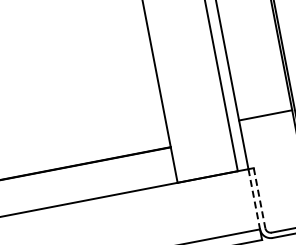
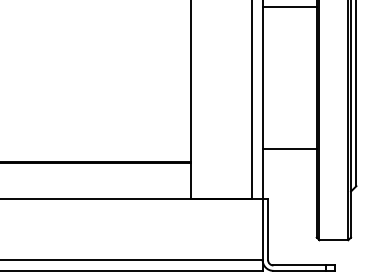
line: (260, 198) -> (268, 229), dashed -> solid
line: (254, 199) -> (262, 229), dashed -> solid

